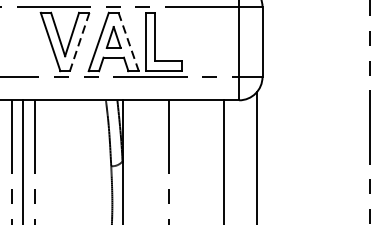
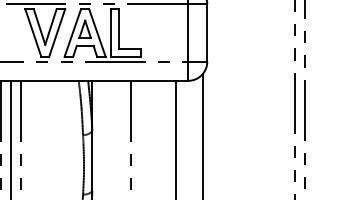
line: (80, 42) -> (57, 33), dashed -> solid
line: (128, 42) -> (97, 33), dashed -> solid

